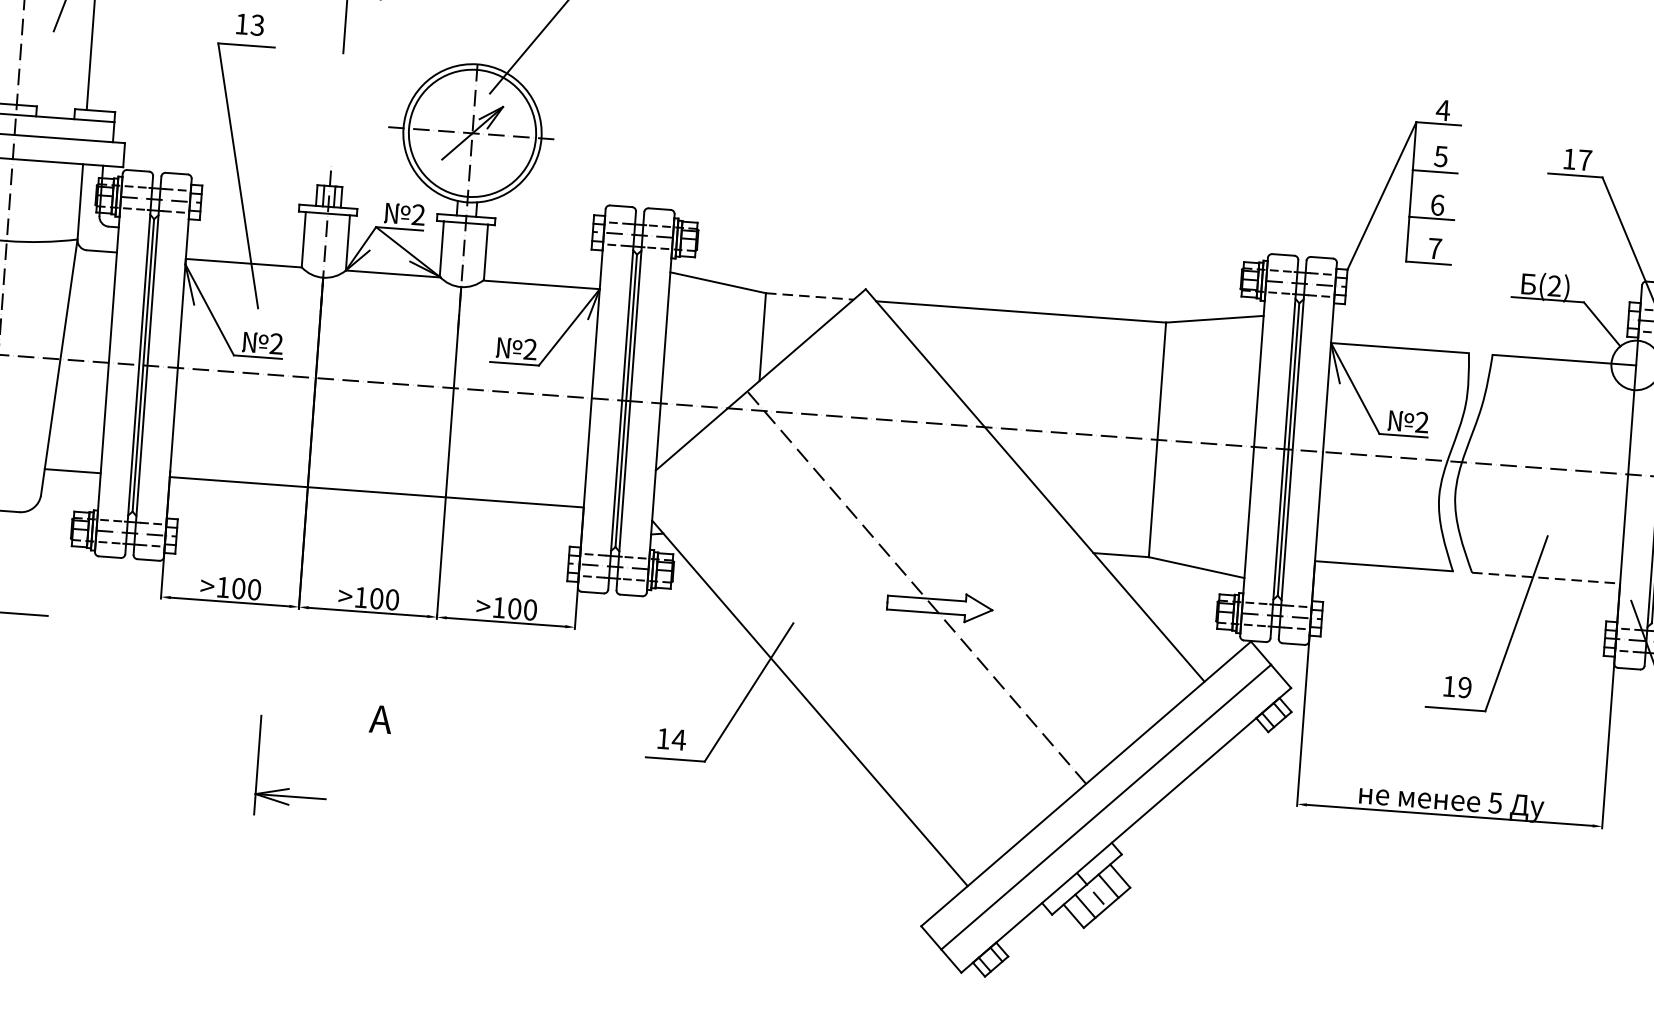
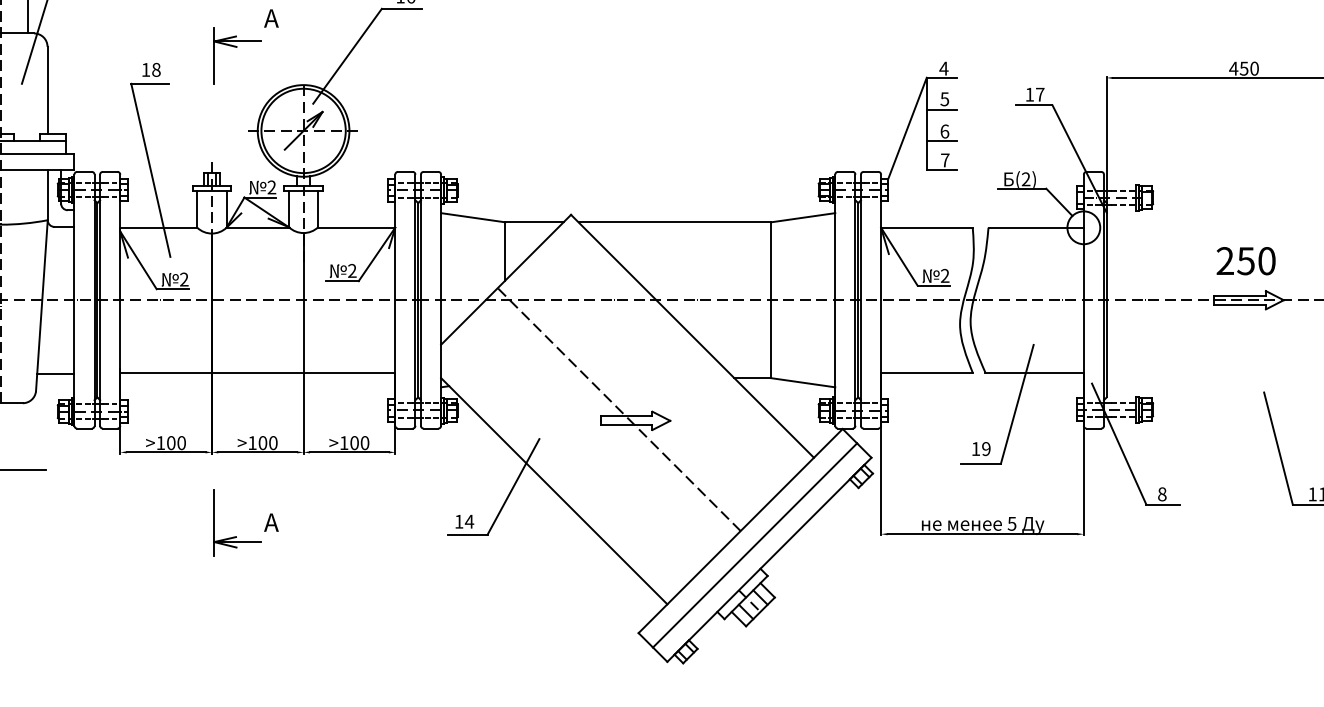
text: (257, 24) -> (156, 69), 13 -> 18
line: (809, 296) -> (534, 222), dashed -> solid
line: (1547, 577) -> (1035, 372), dashed -> solid
part: (289, 788) -> (236, 536), moved

